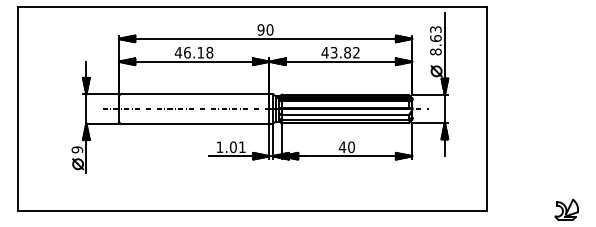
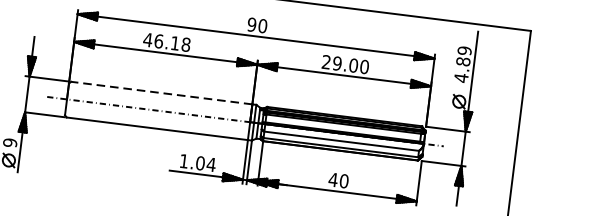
text: (435, 40) -> (462, 64), 8.63 -> 4.89
text: (340, 52) -> (345, 64), 43.82 -> 29.00
line: (194, 94) -> (161, 93), solid -> dashed
text: (241, 146) -> (210, 163), 1.01 -> 1.04

